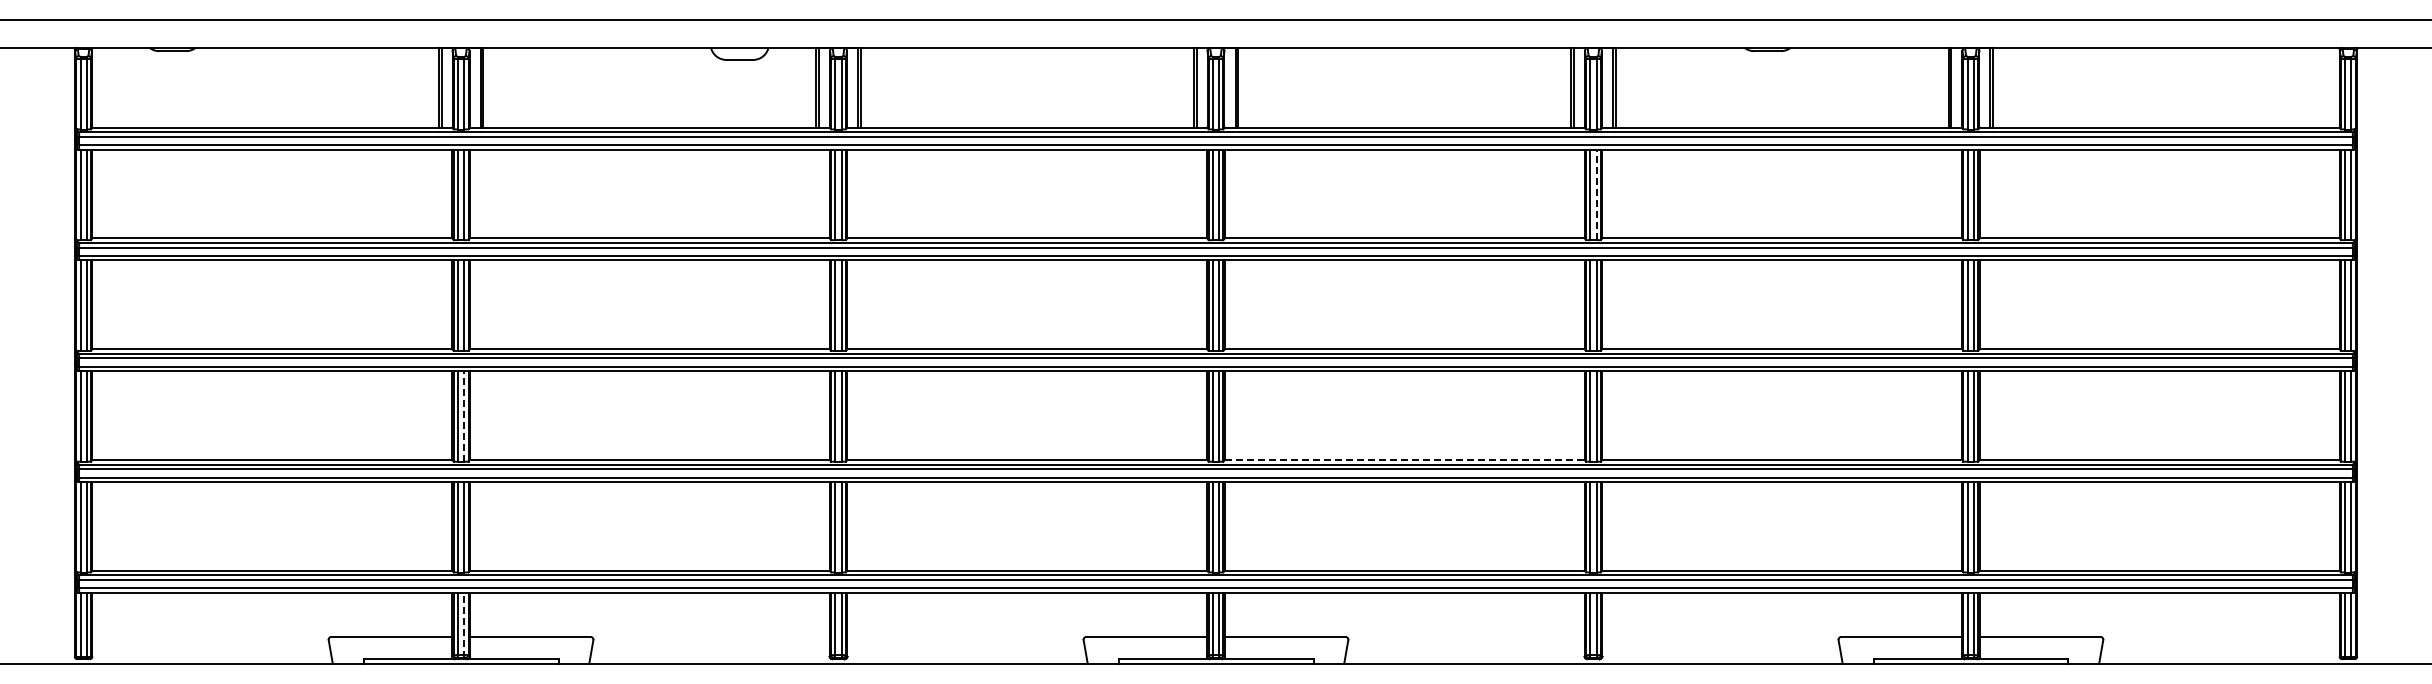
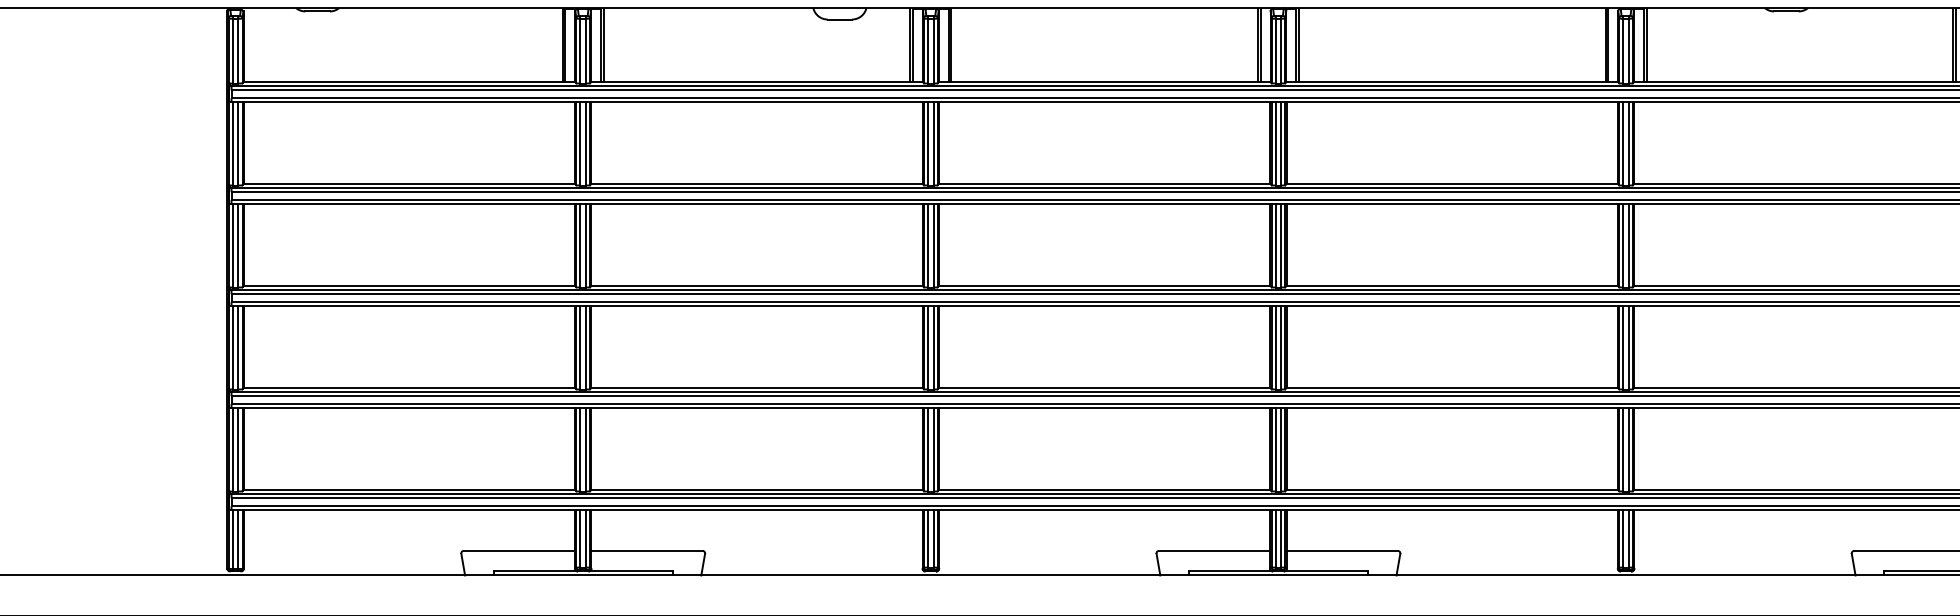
line: (1596, 194) -> (1628, 143), dashed -> solid
line: (464, 416) -> (586, 347), dashed -> solid
line: (1404, 459) -> (1452, 387), dashed -> solid
line: (464, 624) -> (586, 539), dashed -> solid

